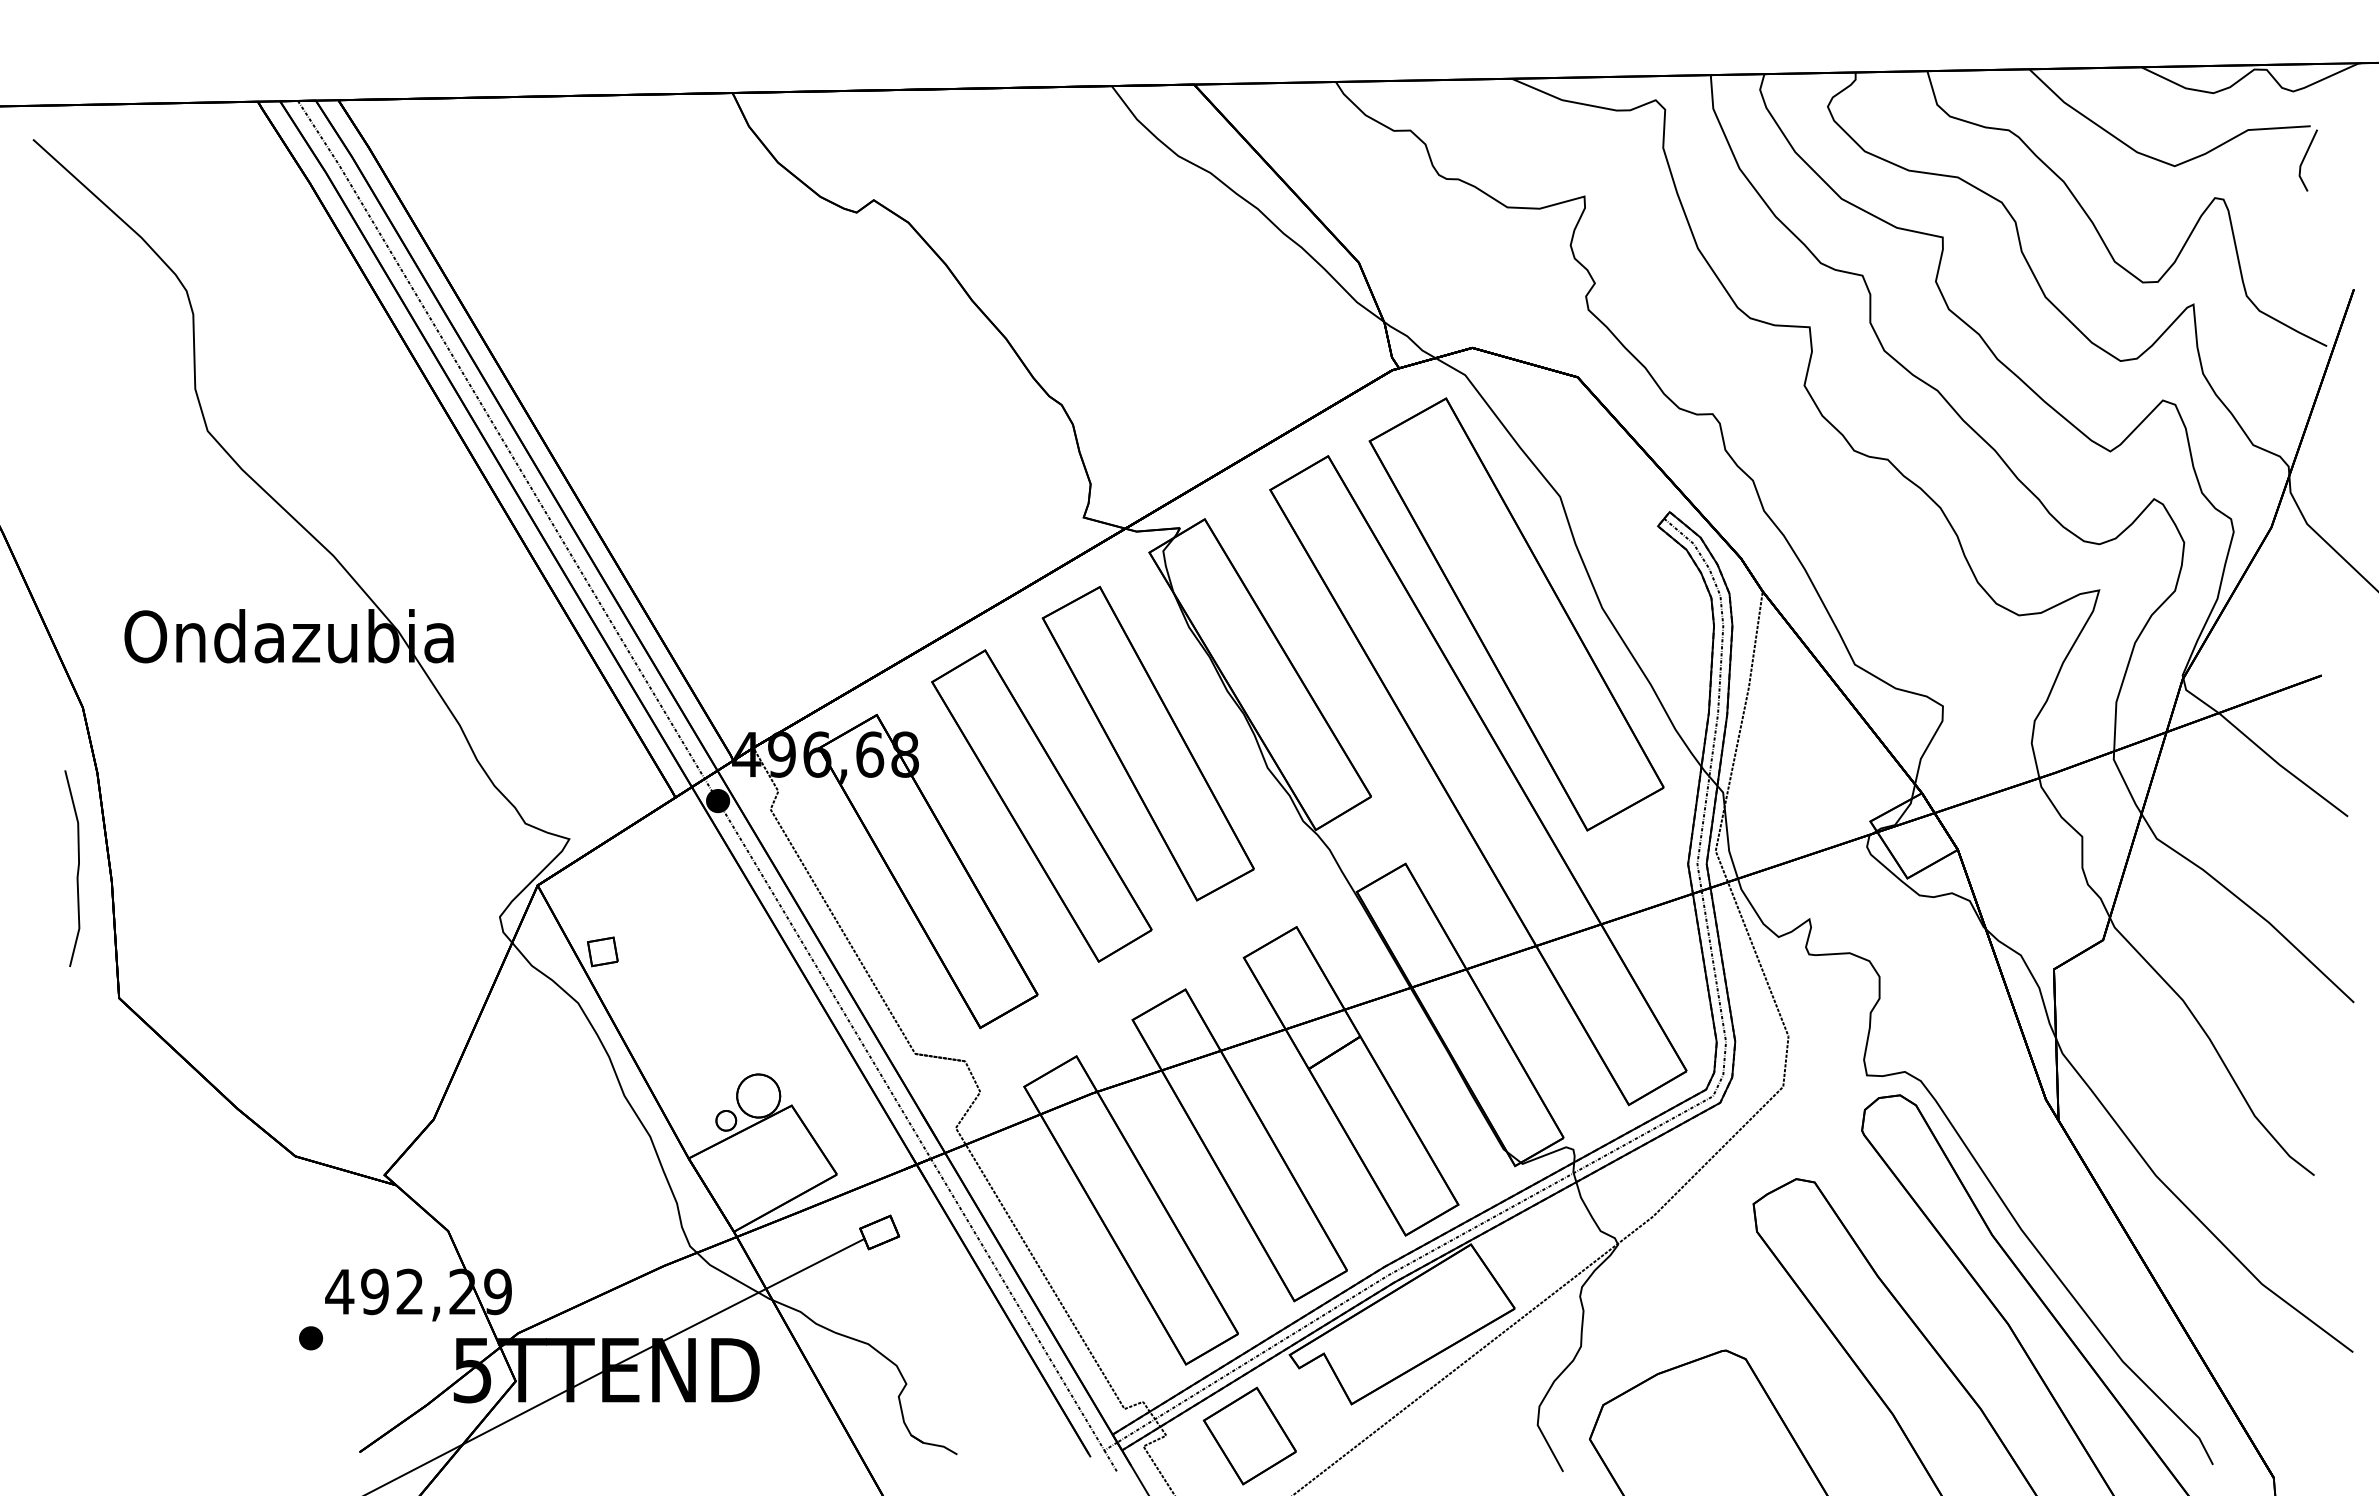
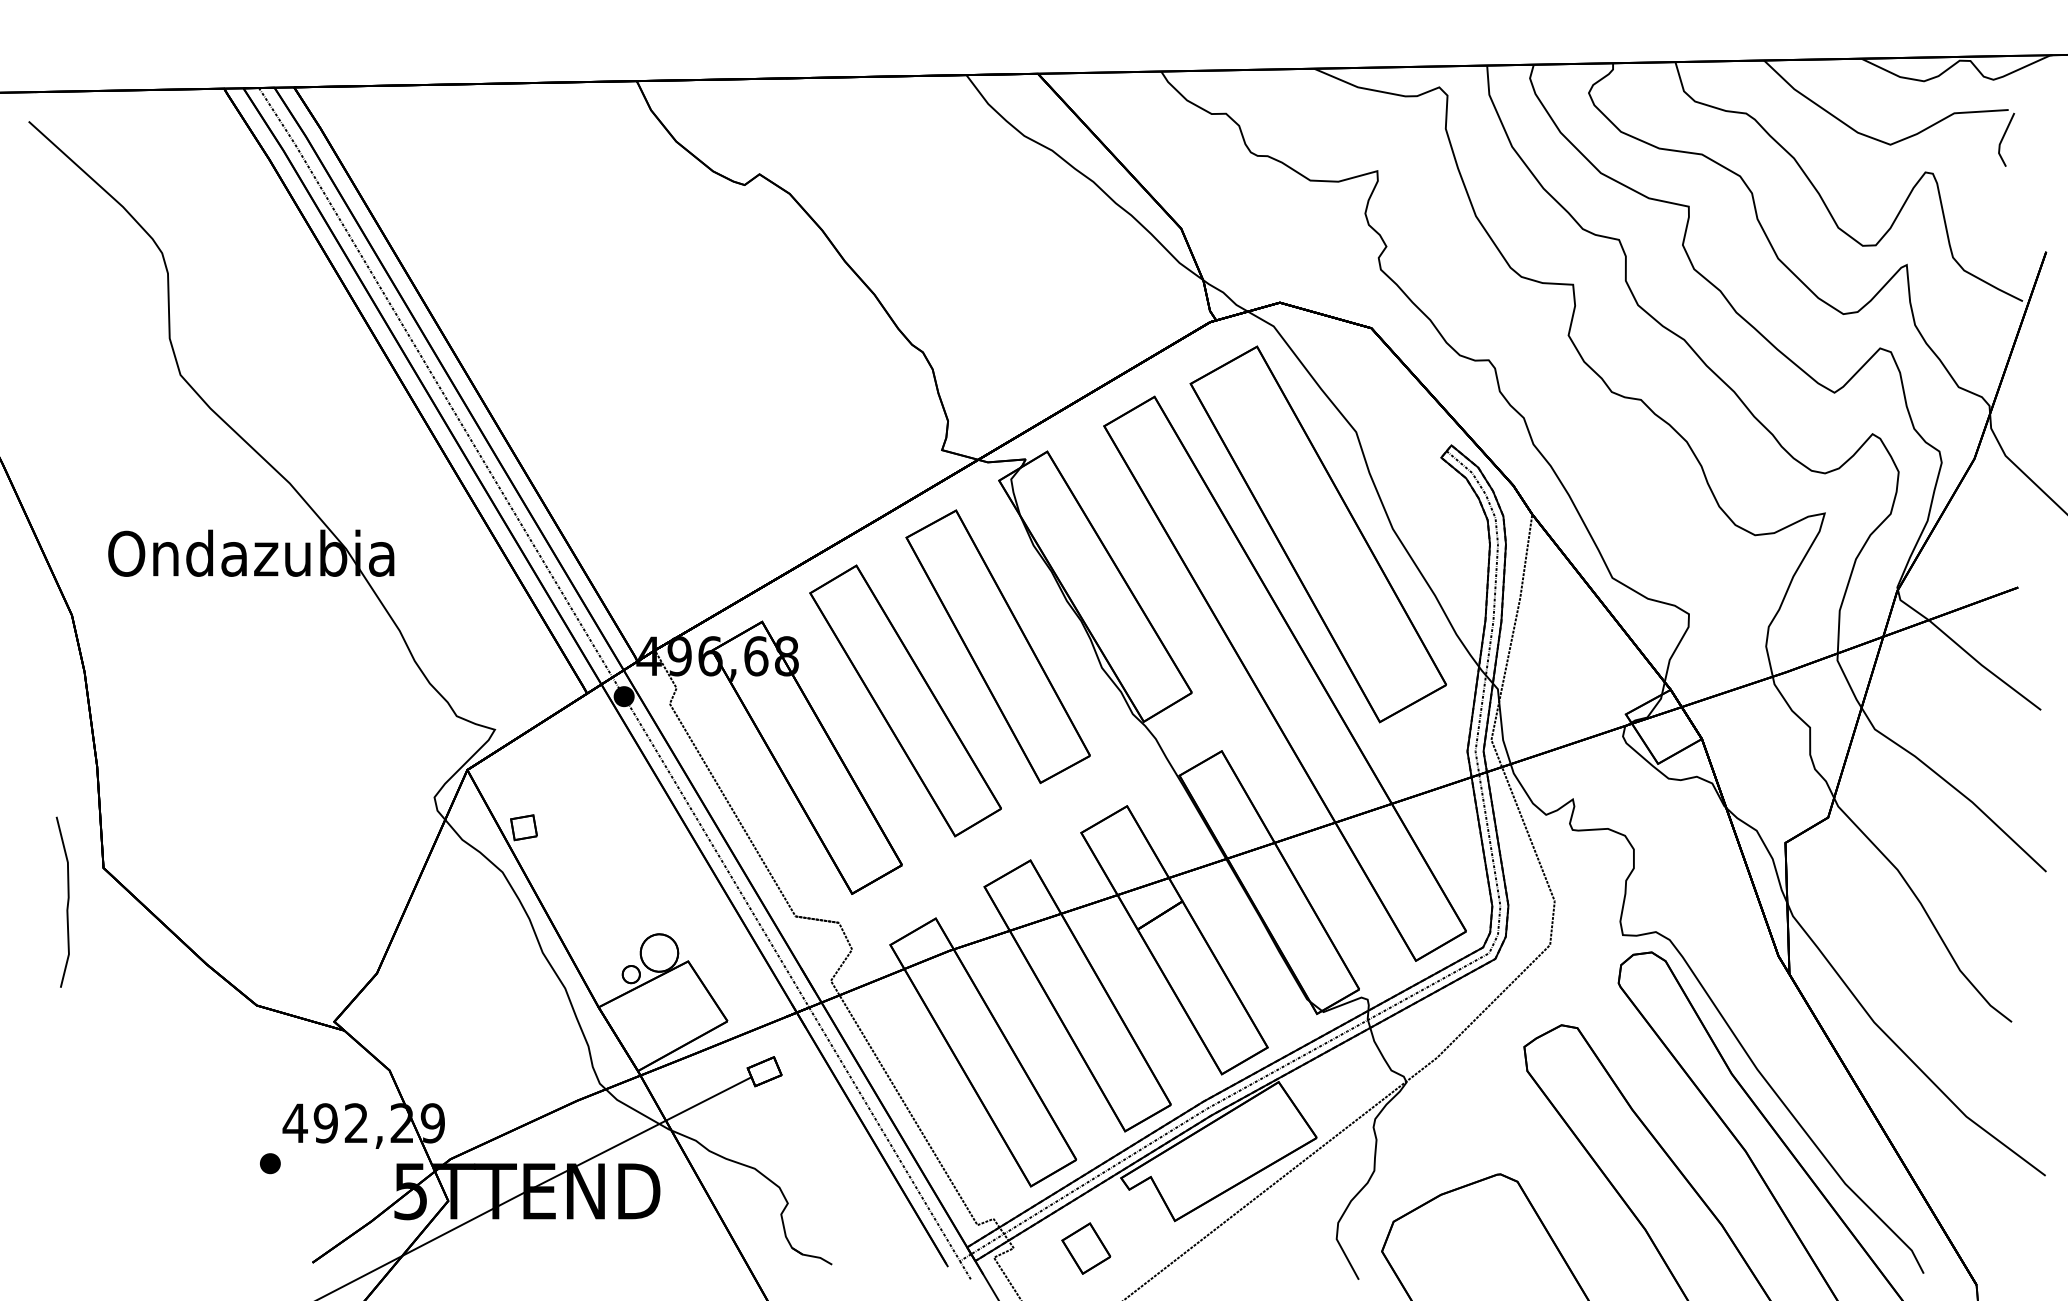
curve: (77, 868) -> (67, 902), moved
part: (1249, 1435) -> (1086, 1248), size x0.6

